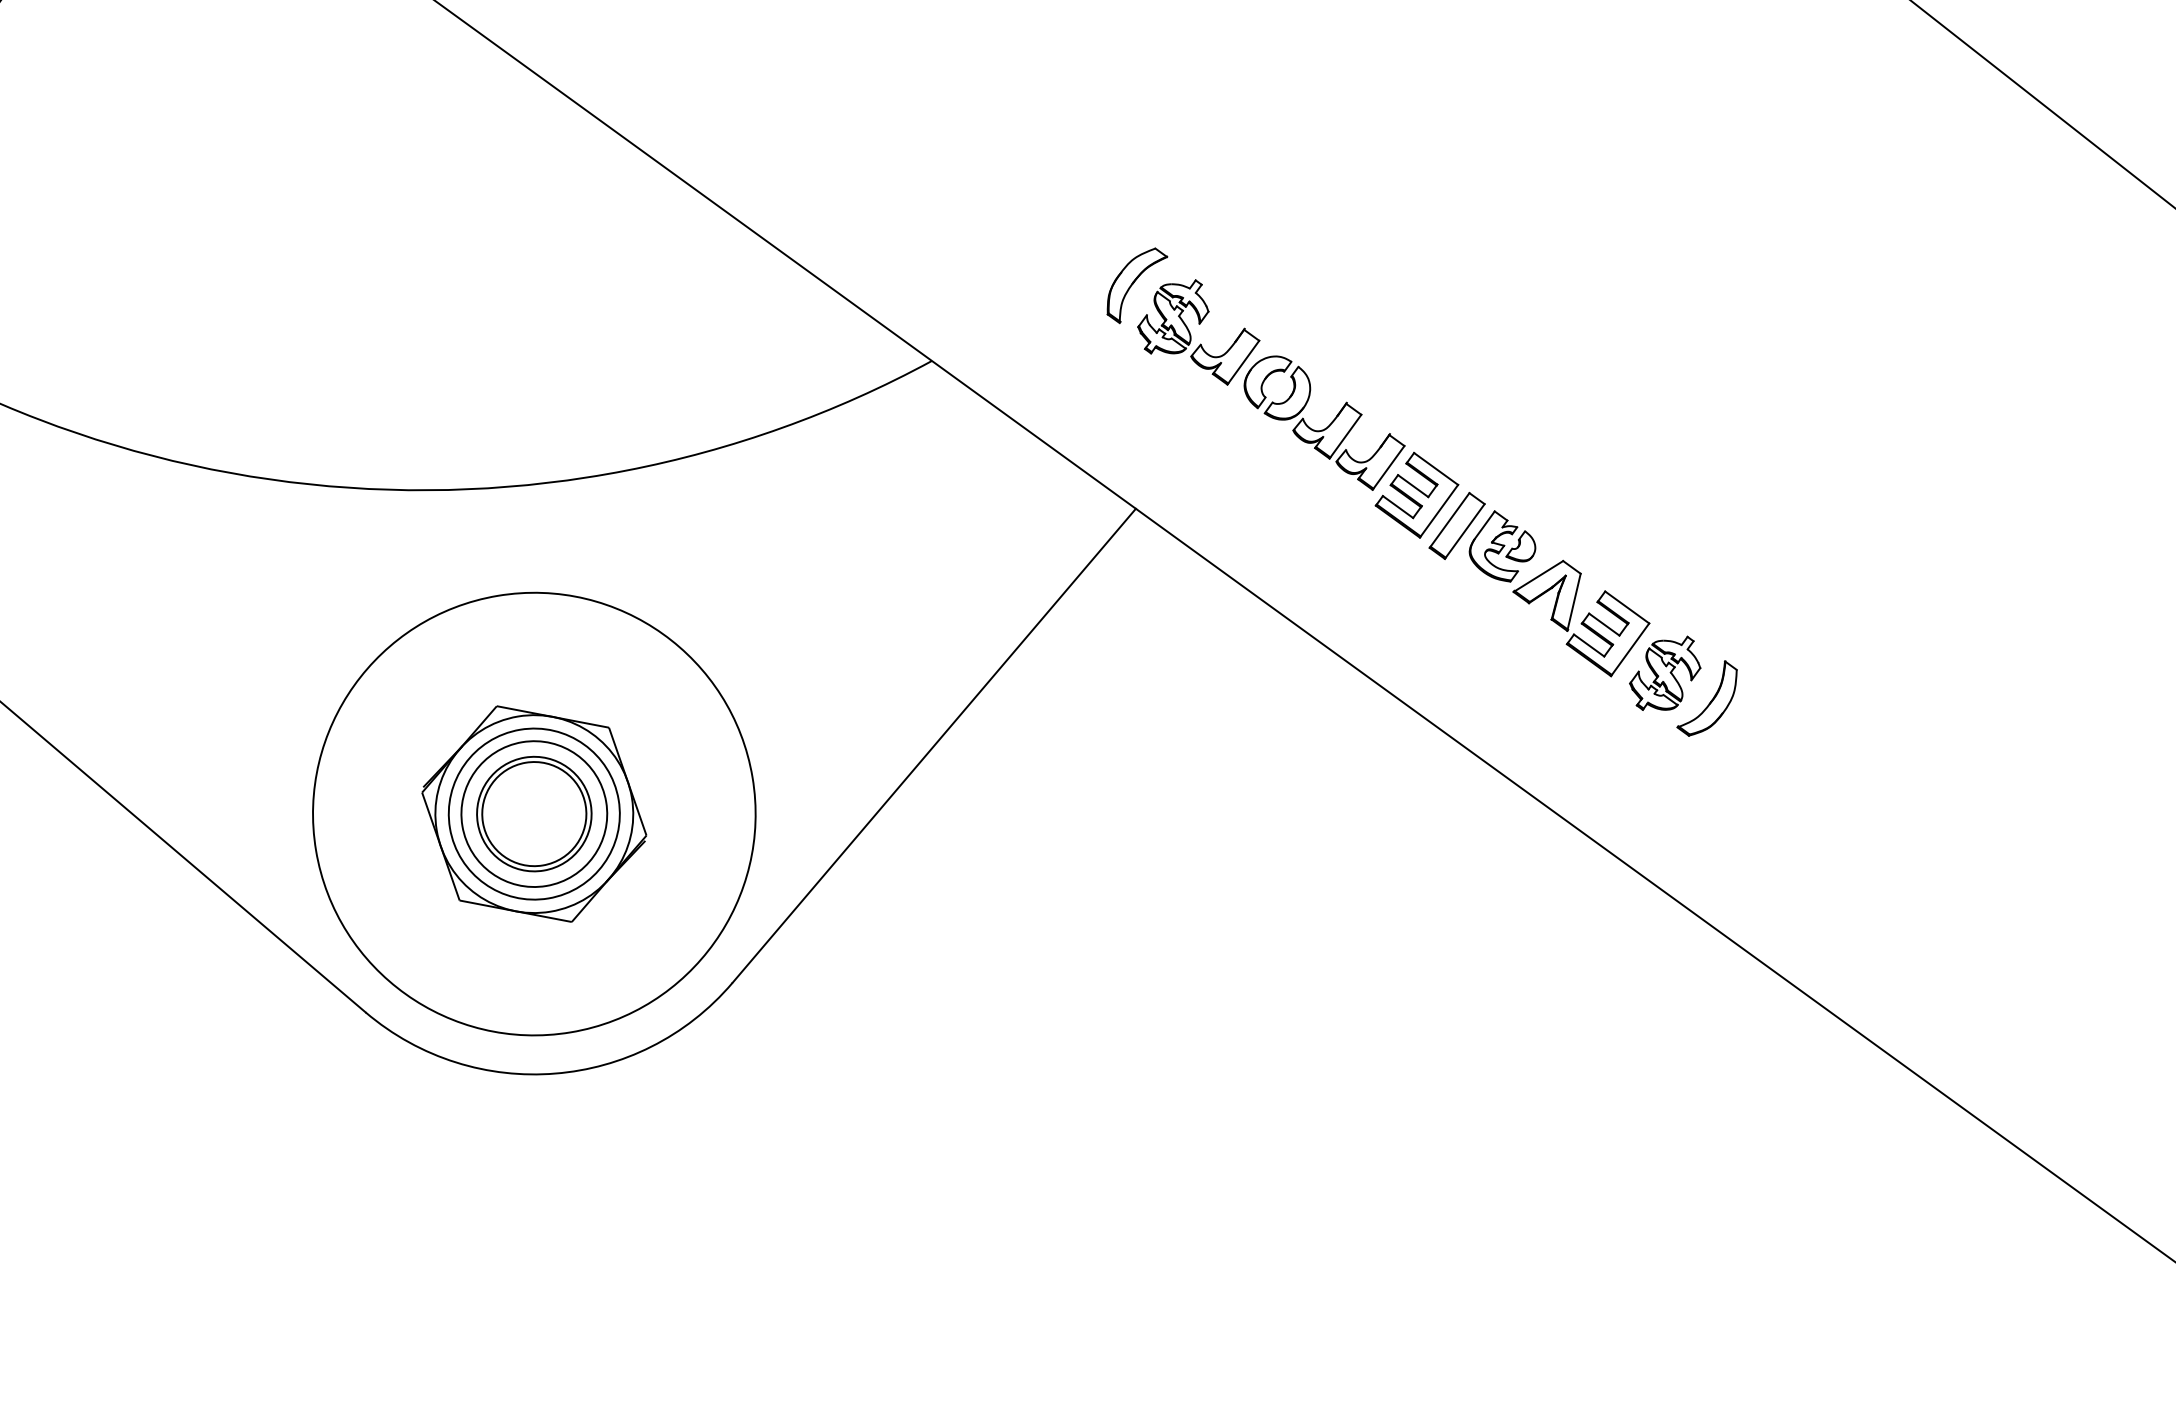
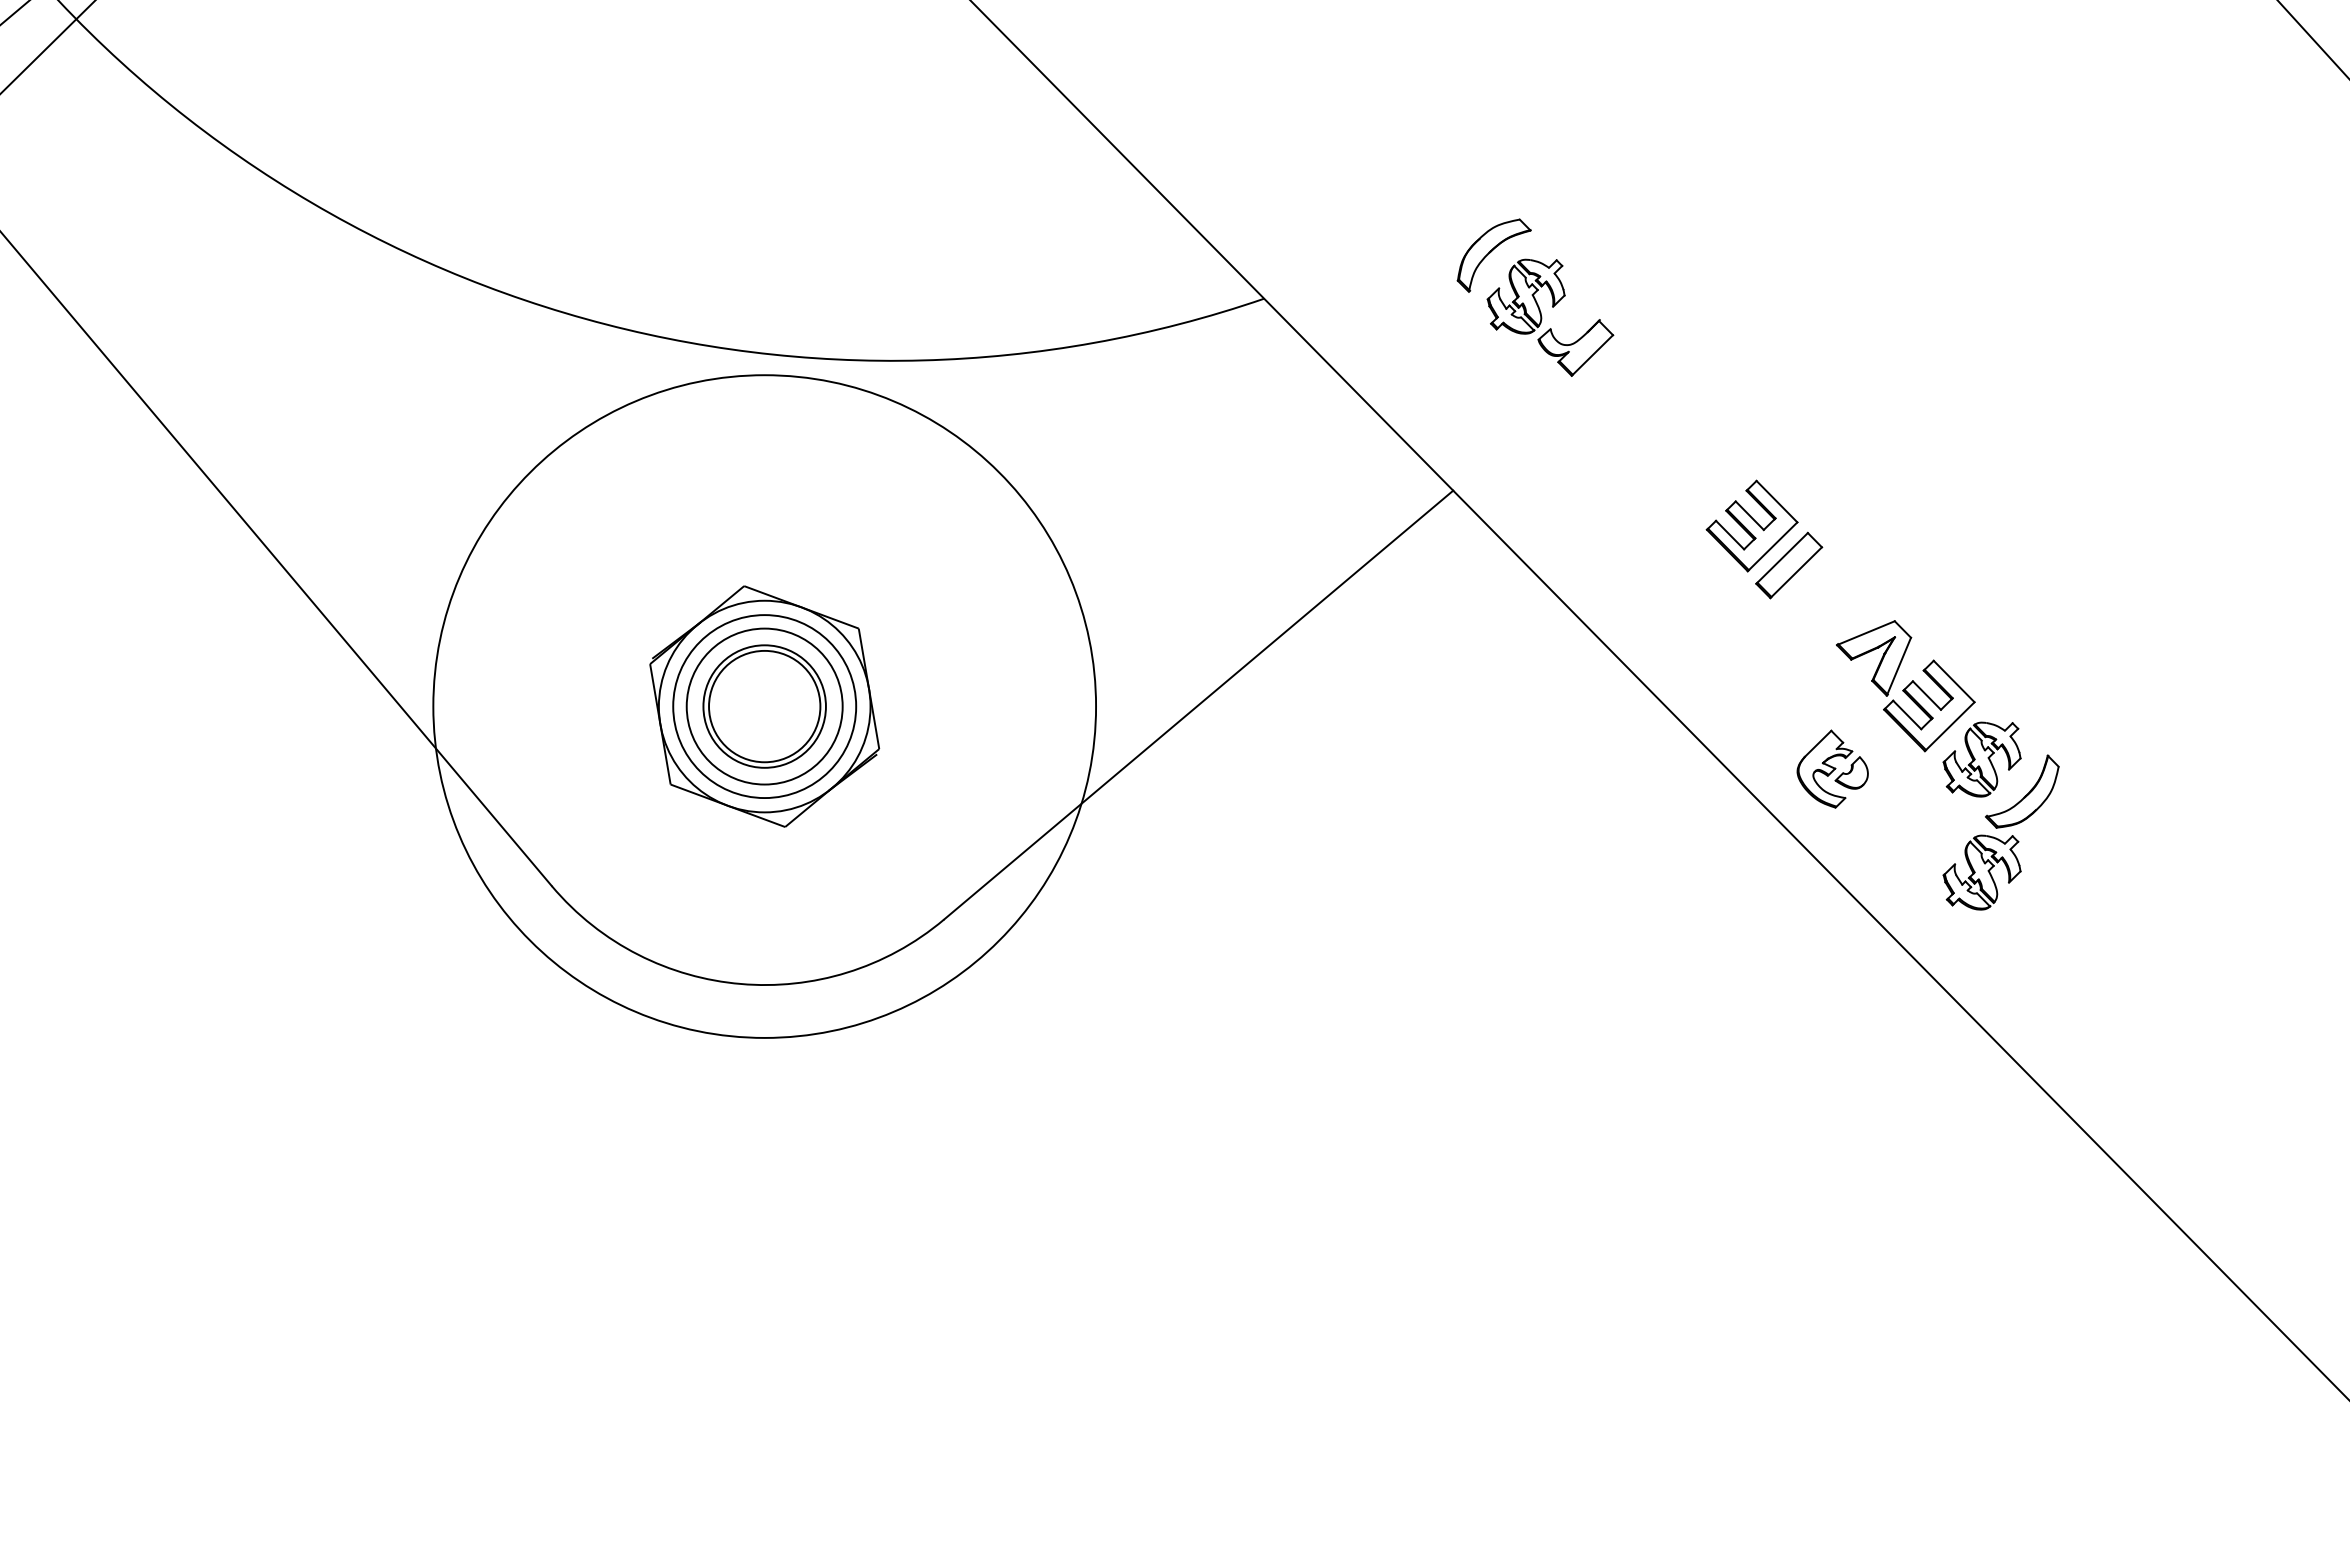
part: (1325, 422) -> (1668, 433), removed
part: (1501, 545) -> (1832, 768), moved
part: (1681, 779) -> (1981, 872), added
circle: (534, 814) -> (764, 706), size x1.4

